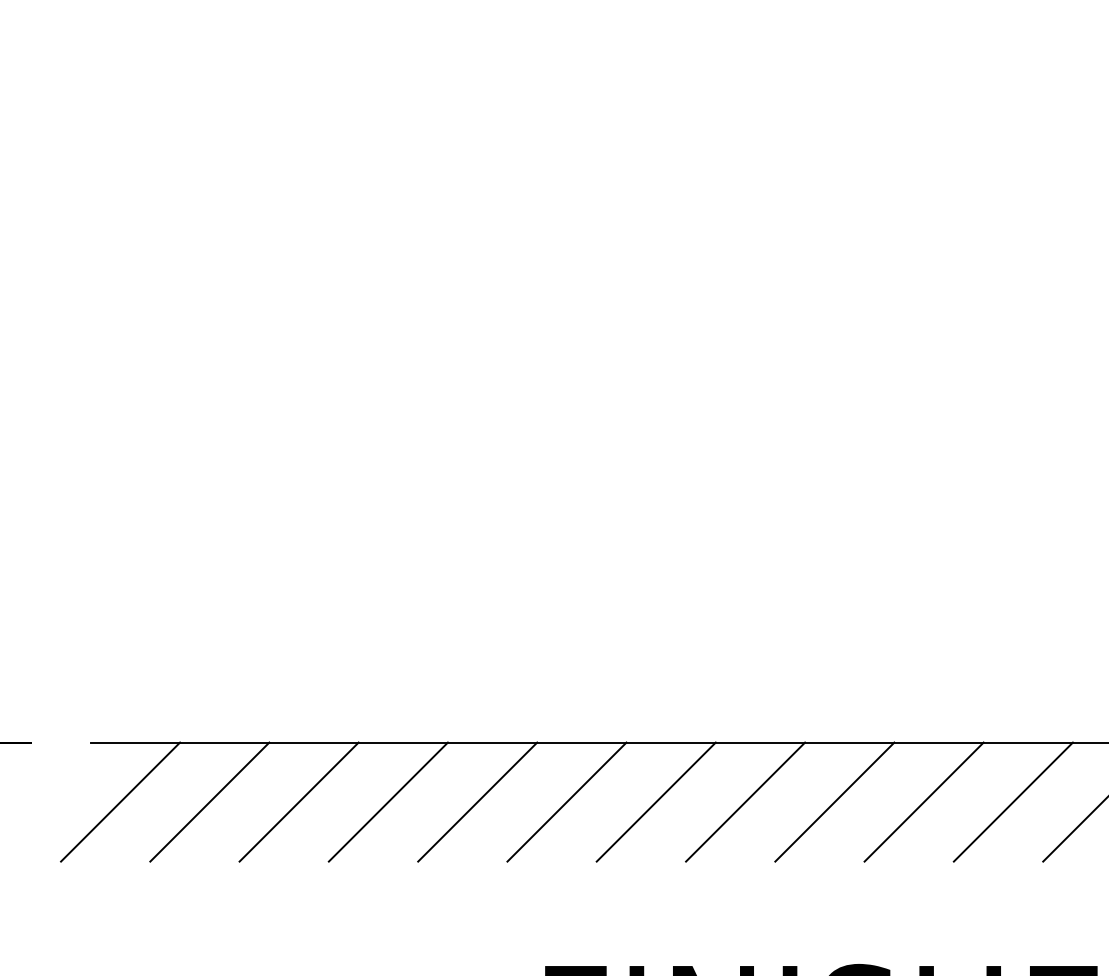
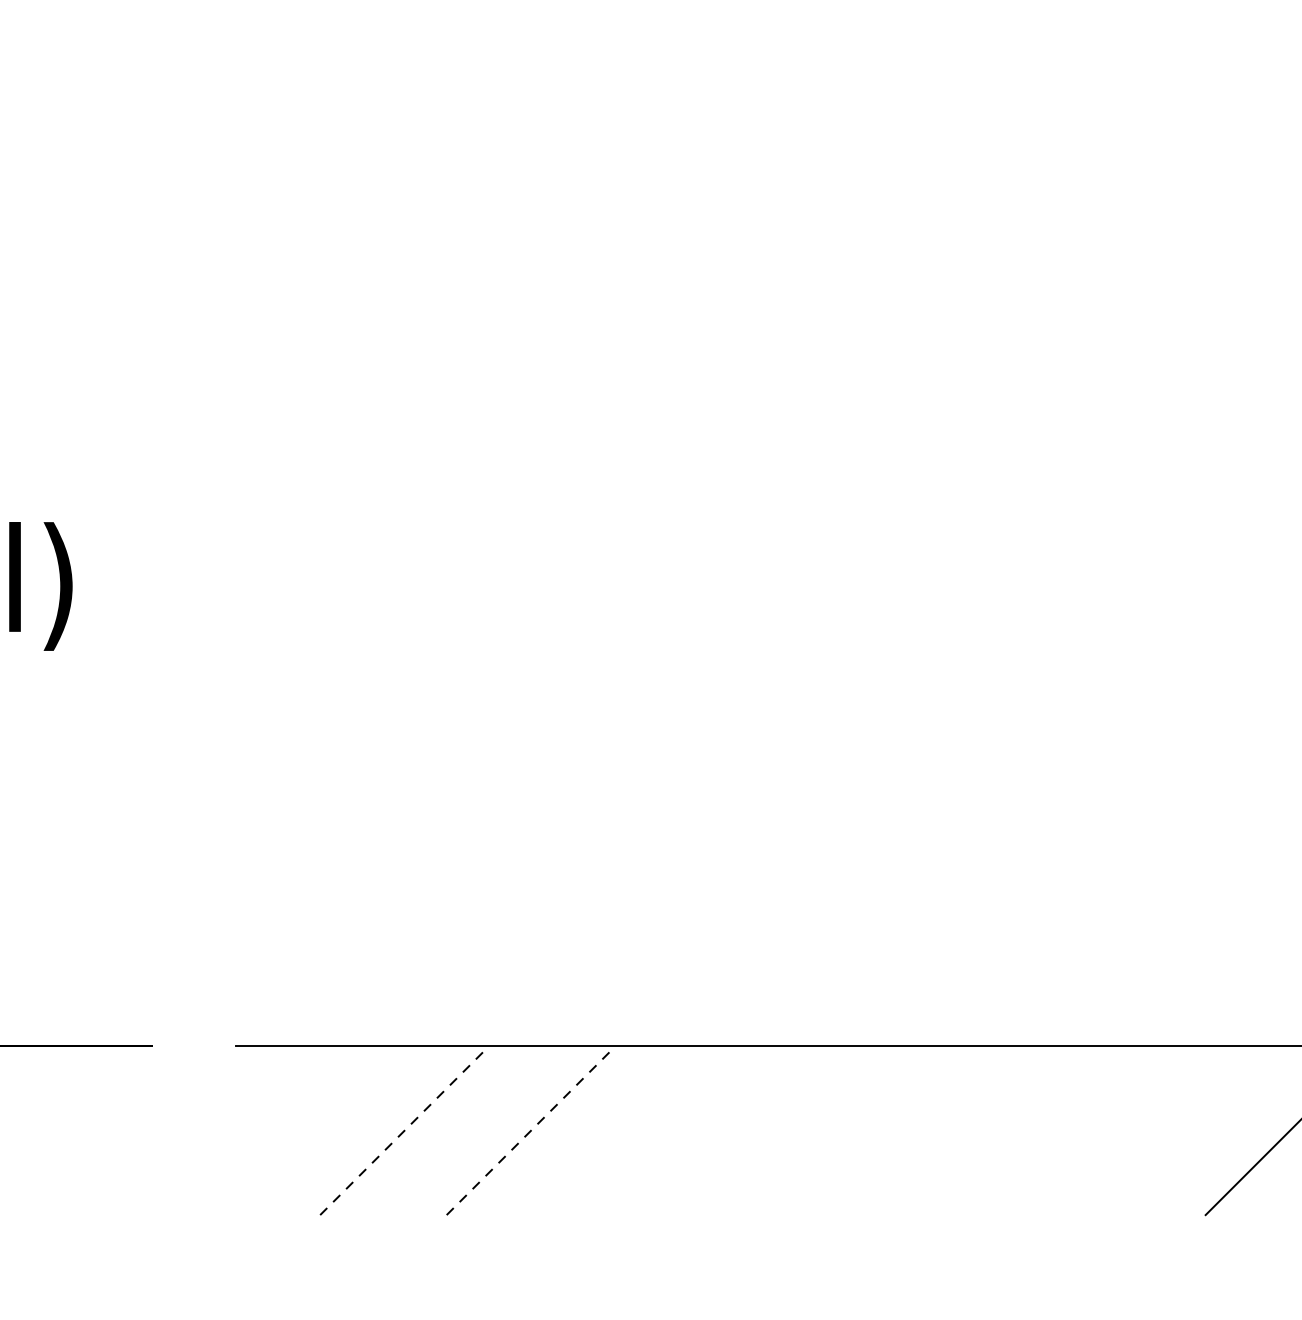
line: (120, 801) -> (277, 1129), removed
line: (210, 801) -> (405, 1129), solid -> dashed
line: (299, 801) -> (531, 1129), solid -> dashed
line: (387, 801) -> (656, 1129), removed
line: (477, 801) -> (783, 1129), removed
line: (566, 801) -> (909, 1129), removed
line: (655, 801) -> (1035, 1129), removed
line: (745, 801) -> (1163, 1129), removed

